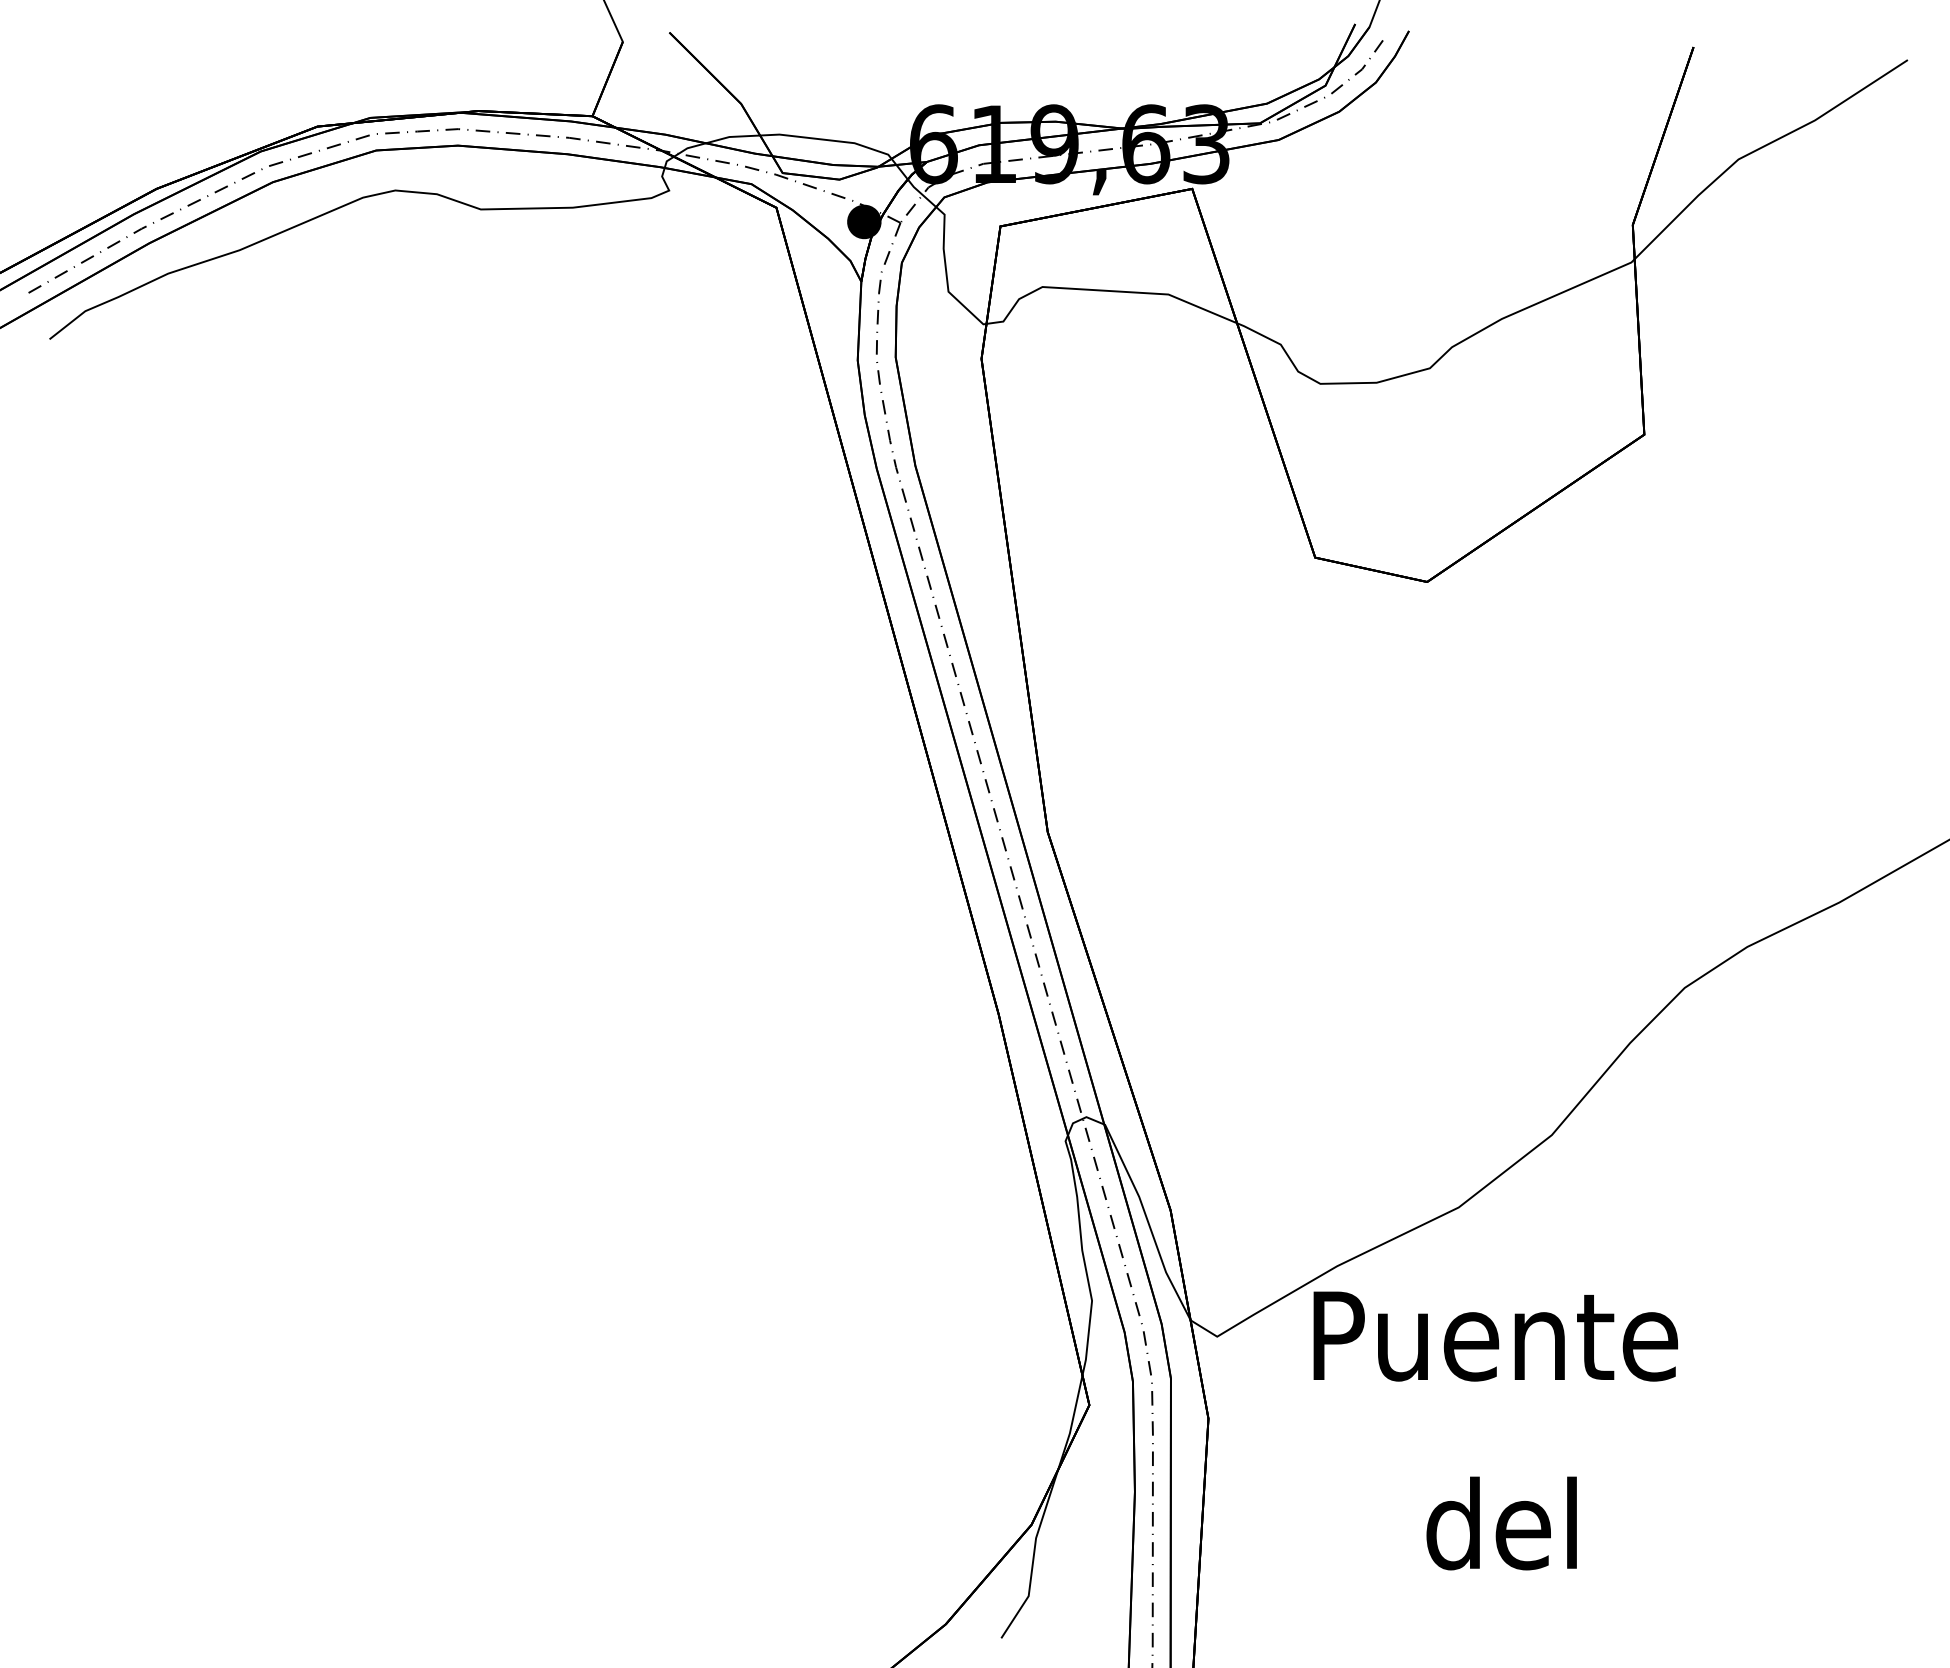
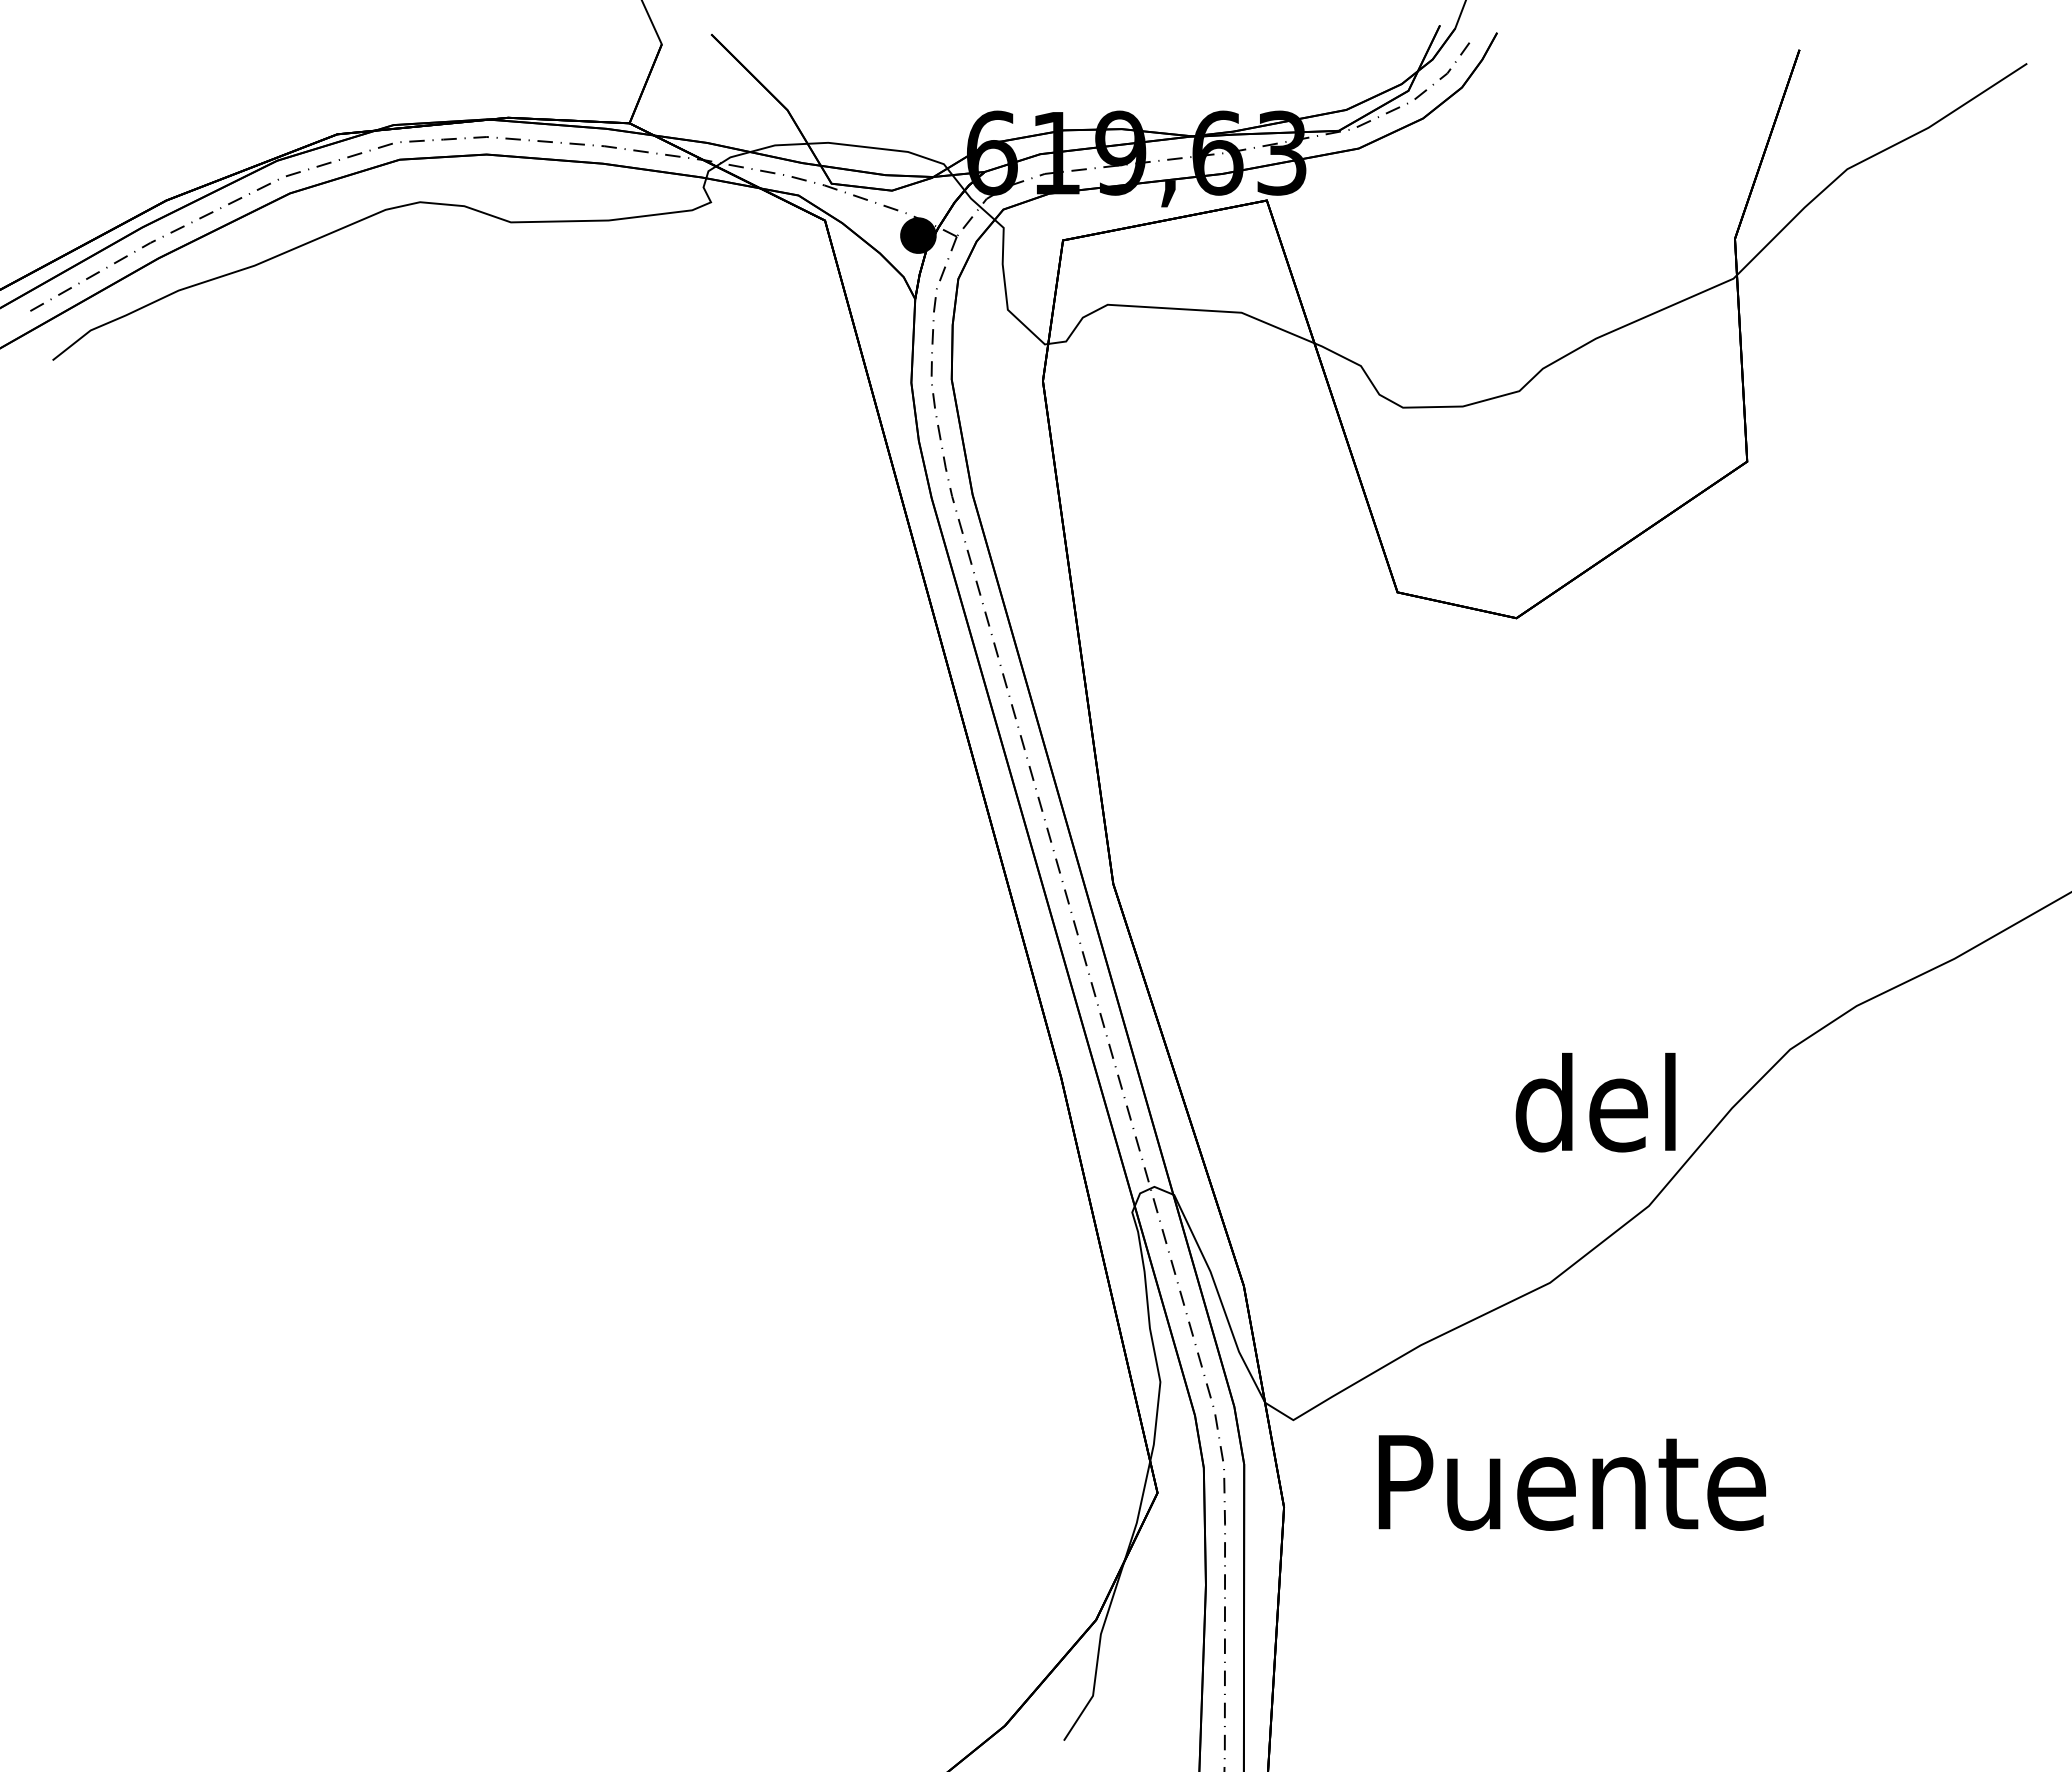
text: (1494, 1336) -> (1571, 1482), moved
text: (1501, 1523) -> (1595, 1102), moved

